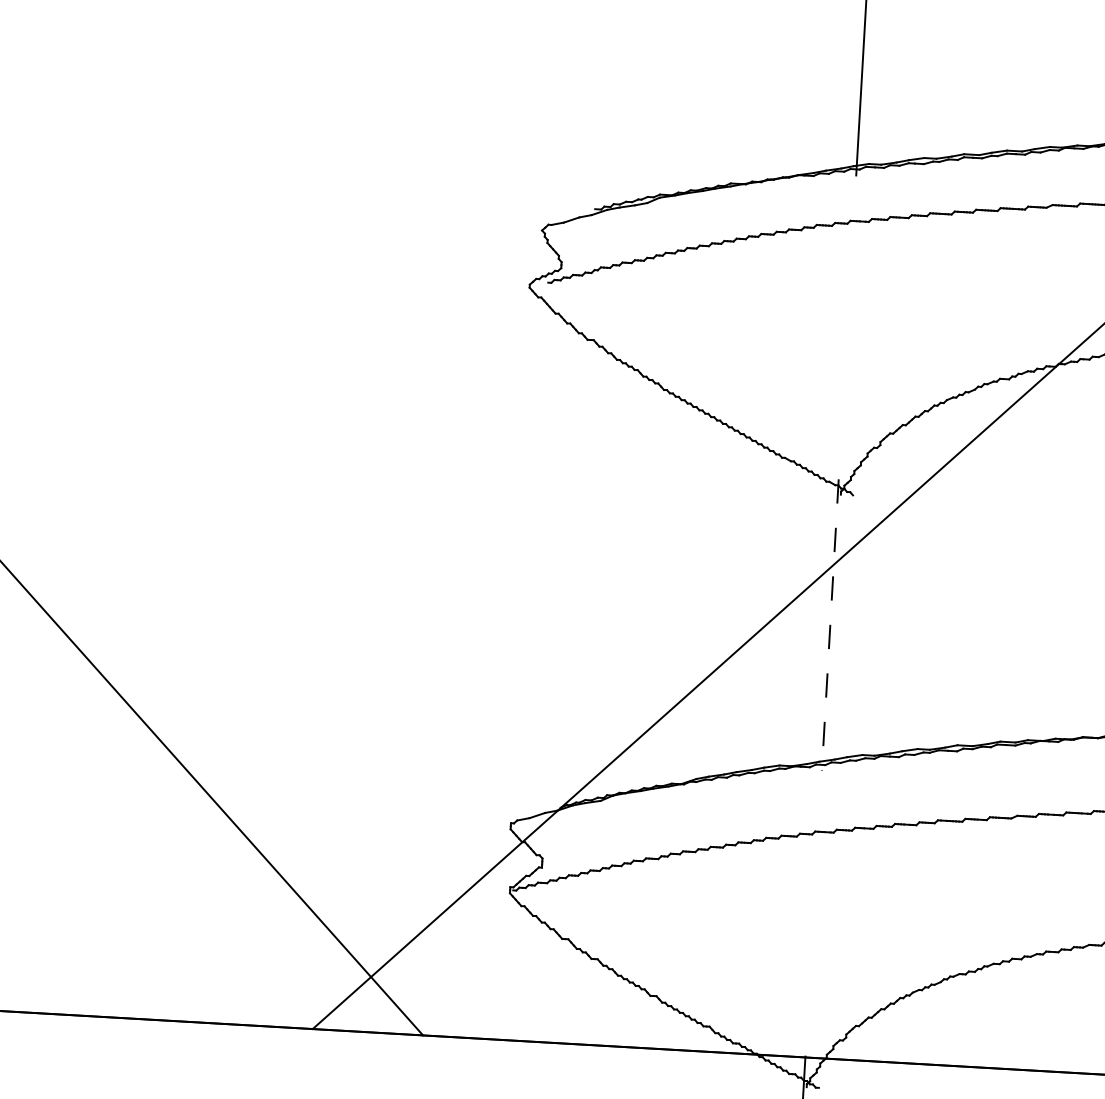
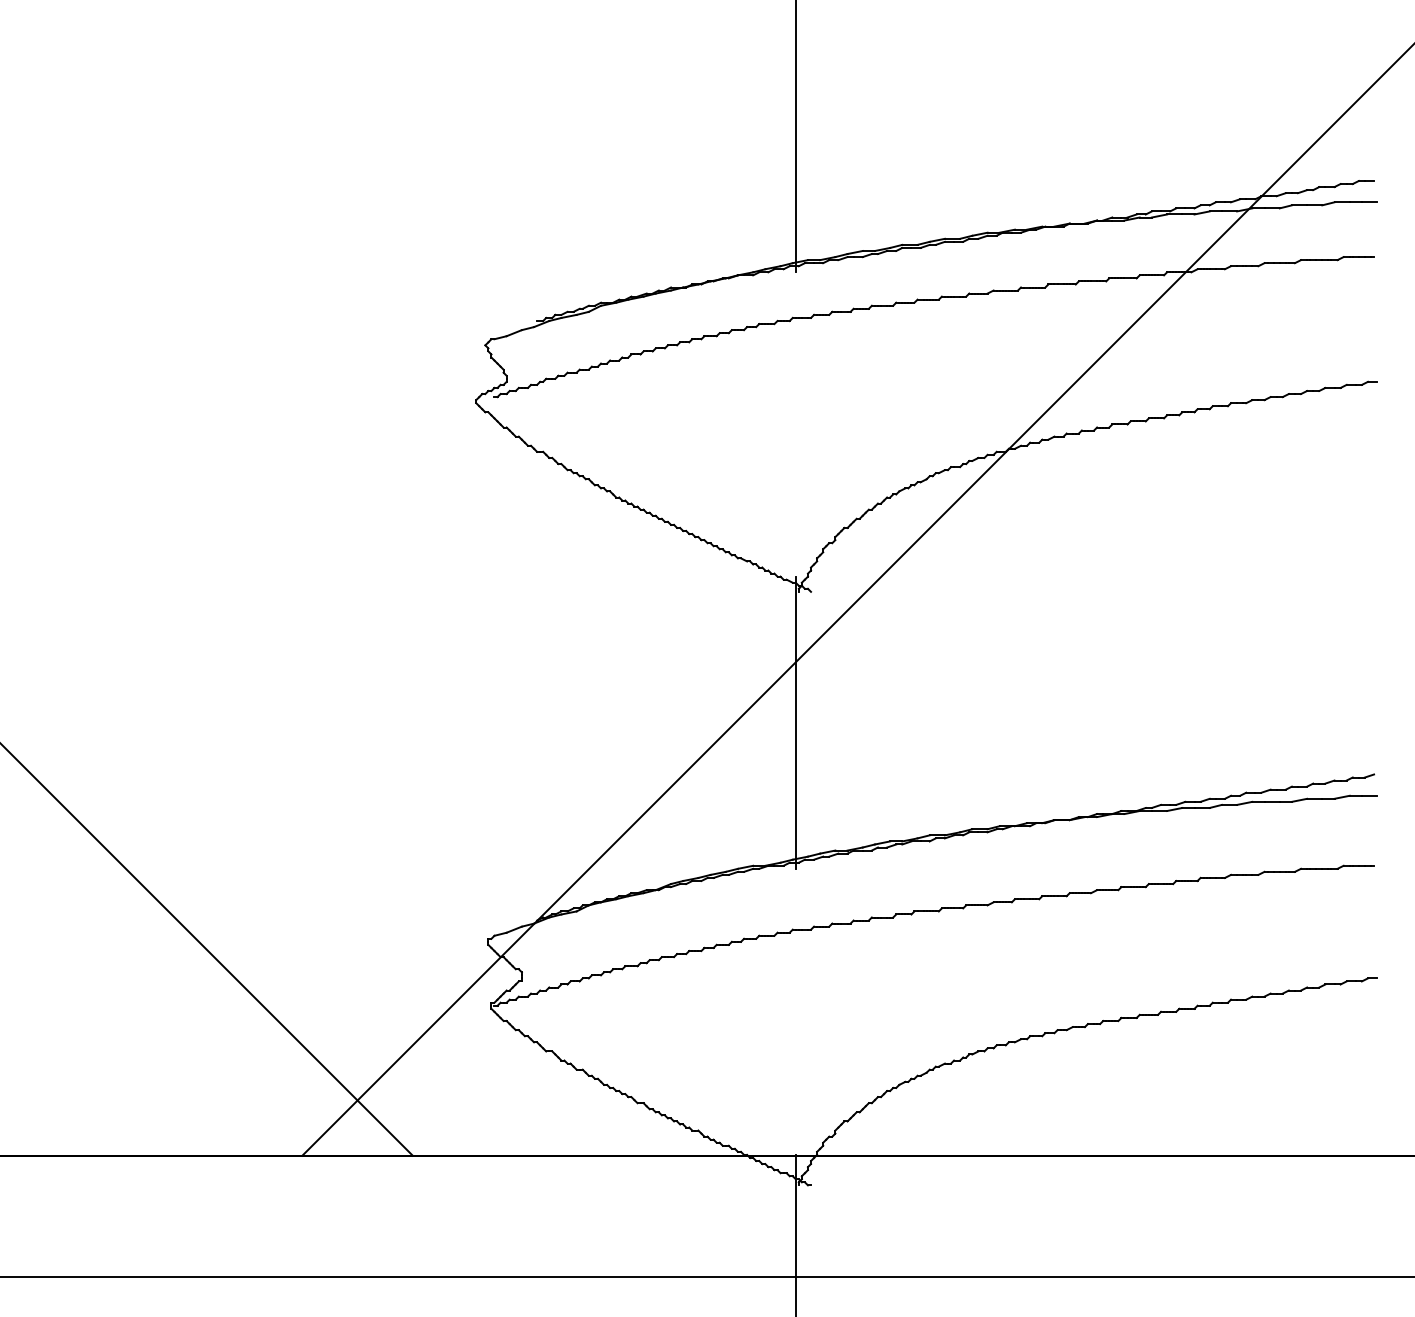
line: (829, 625) -> (795, 723), dashed -> solid

